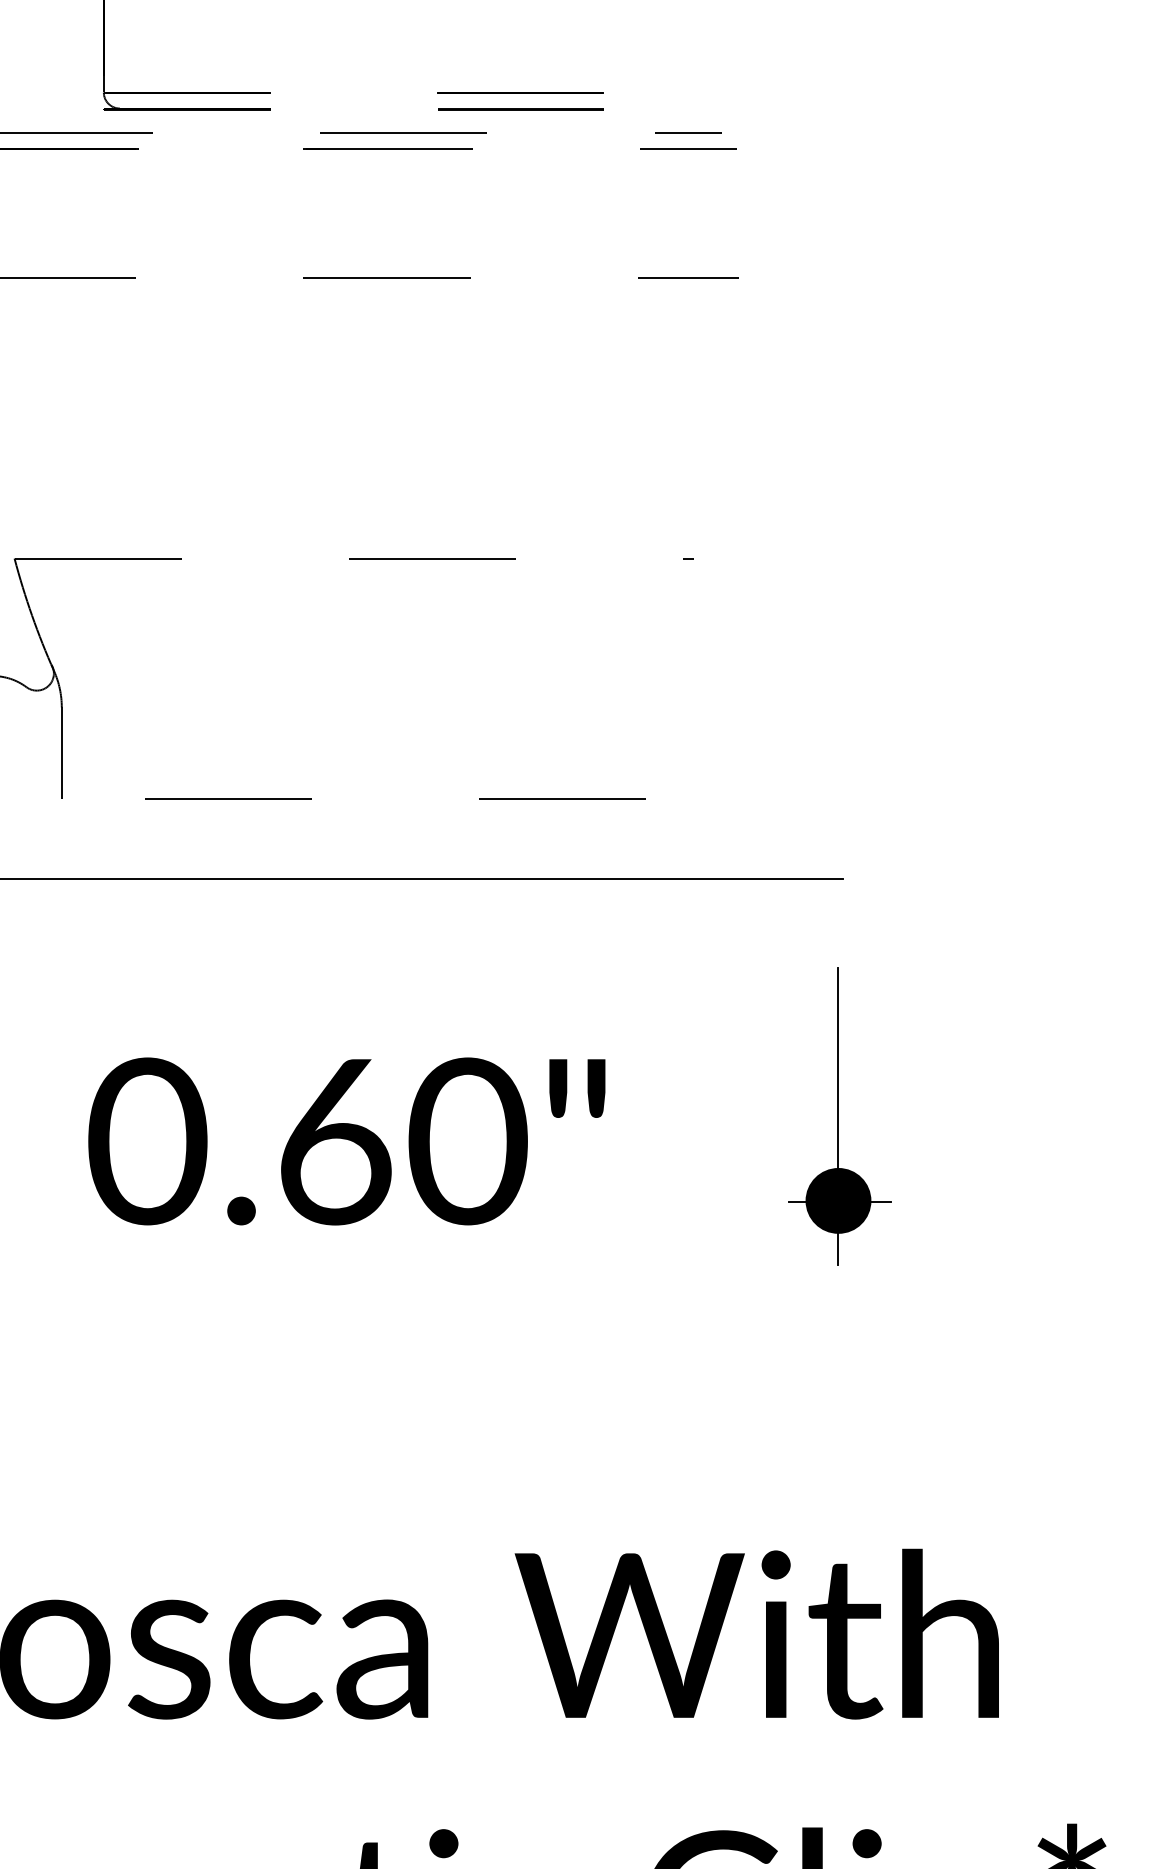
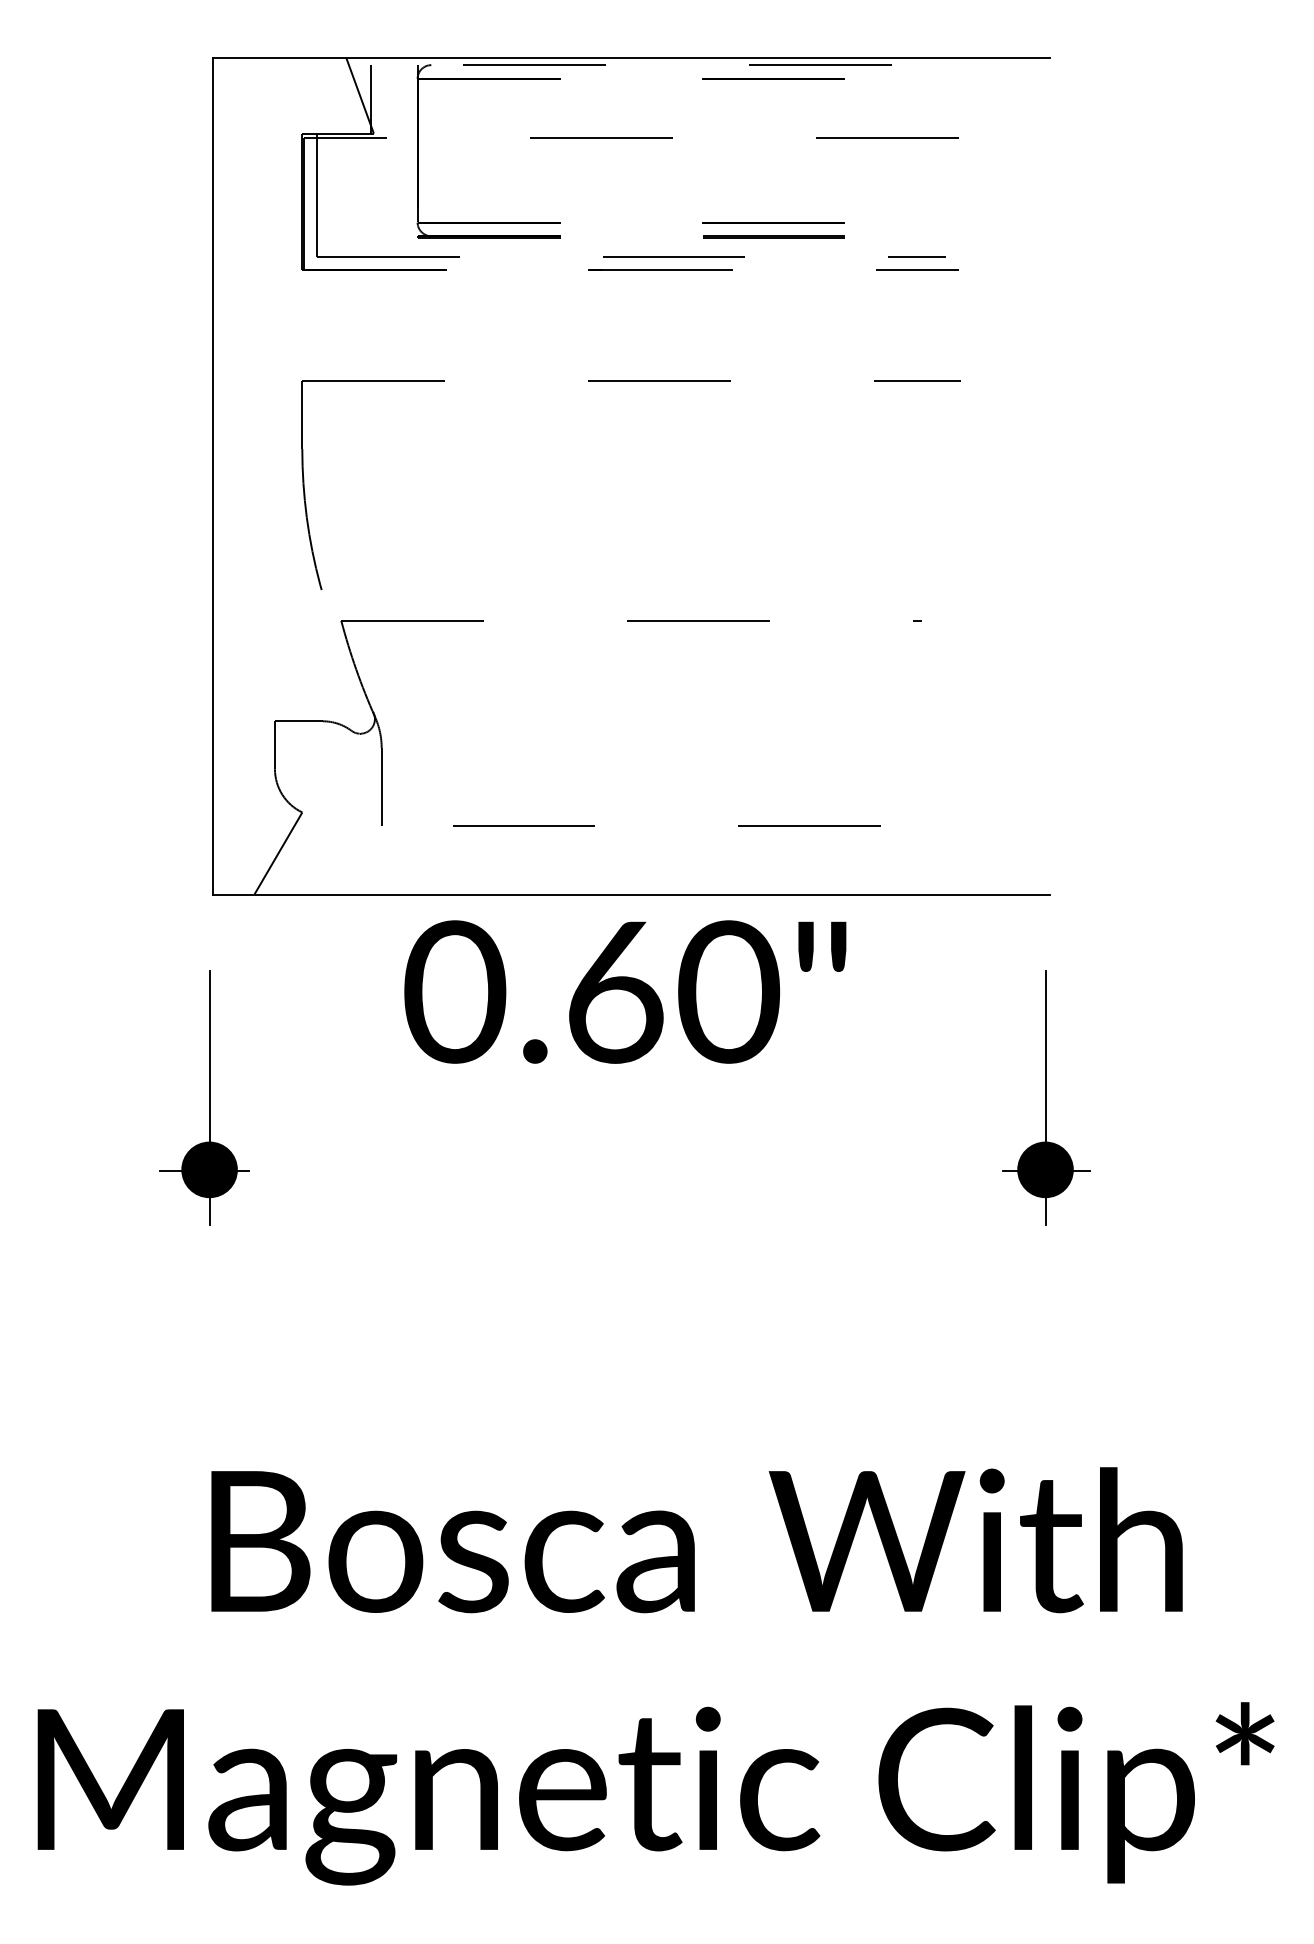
text: (347, 1140) -> (625, 991), moved

